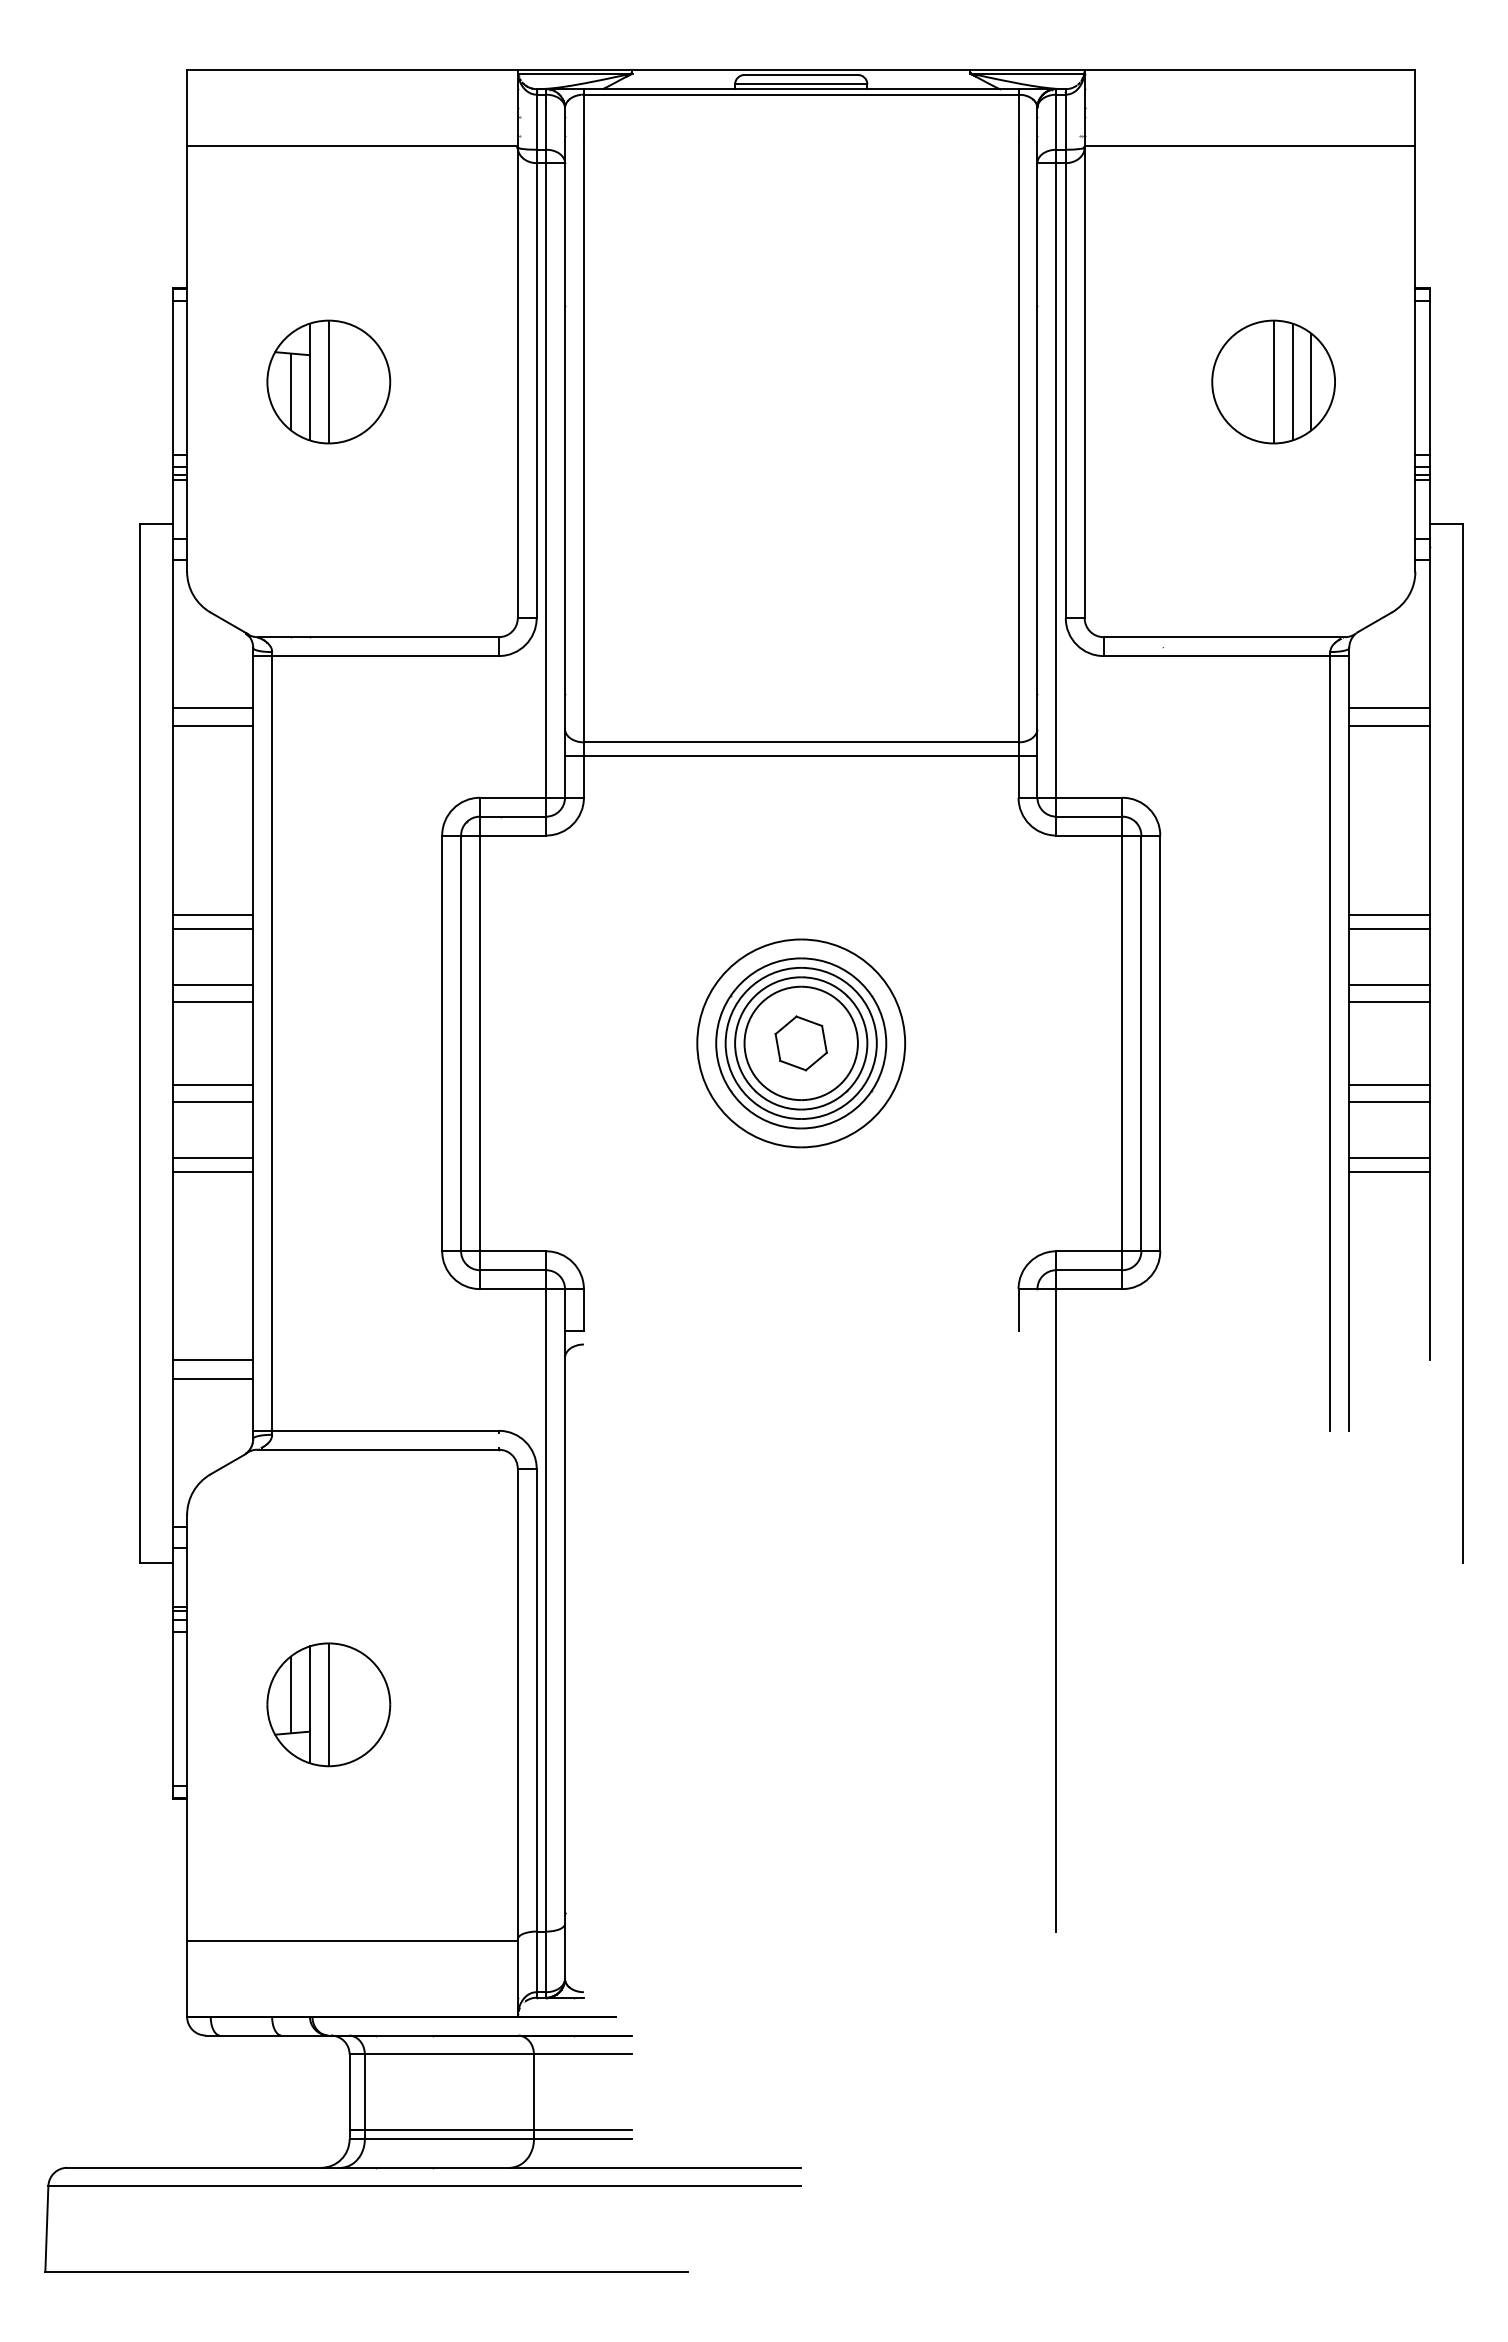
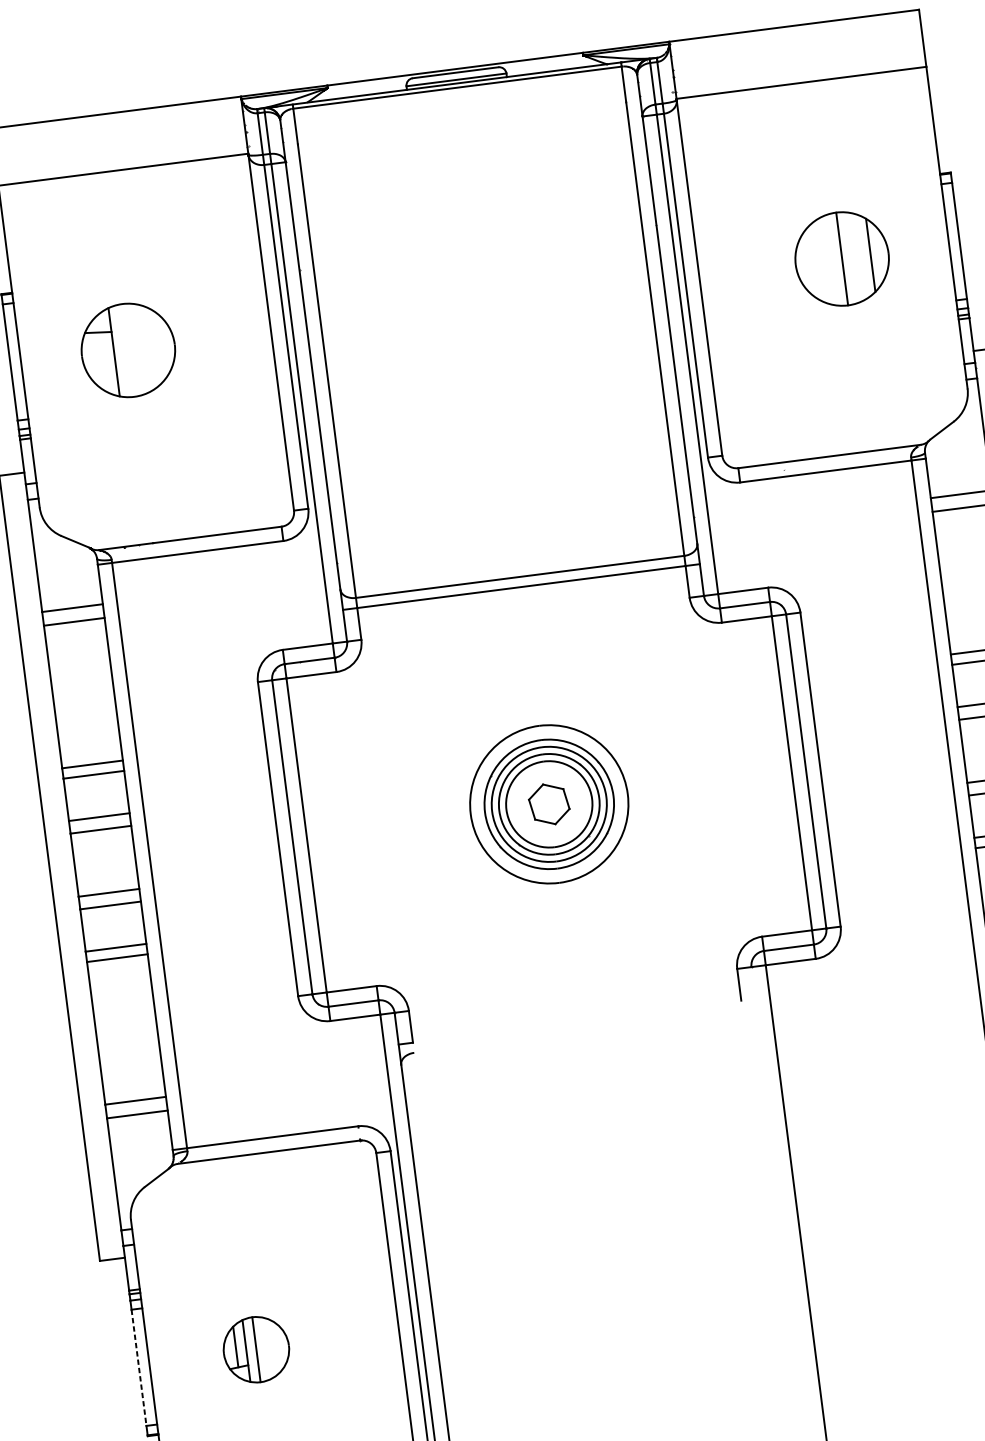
line: (328, 381) -> (128, 350), removed
line: (1292, 381) -> (856, 256), removed
line: (291, 391) -> (101, 361), removed
part: (328, 1704) -> (256, 1349), size x0.7
line: (172, 1708) -> (138, 1367), solid -> dashed

